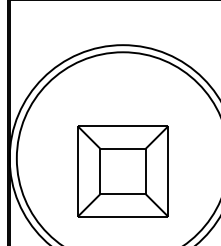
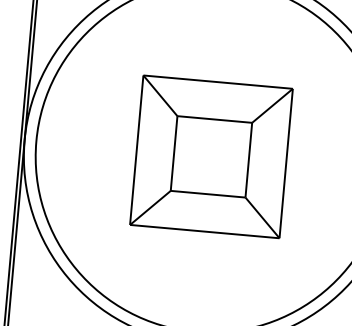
part: (122, 171) -> (210, 156), moved

